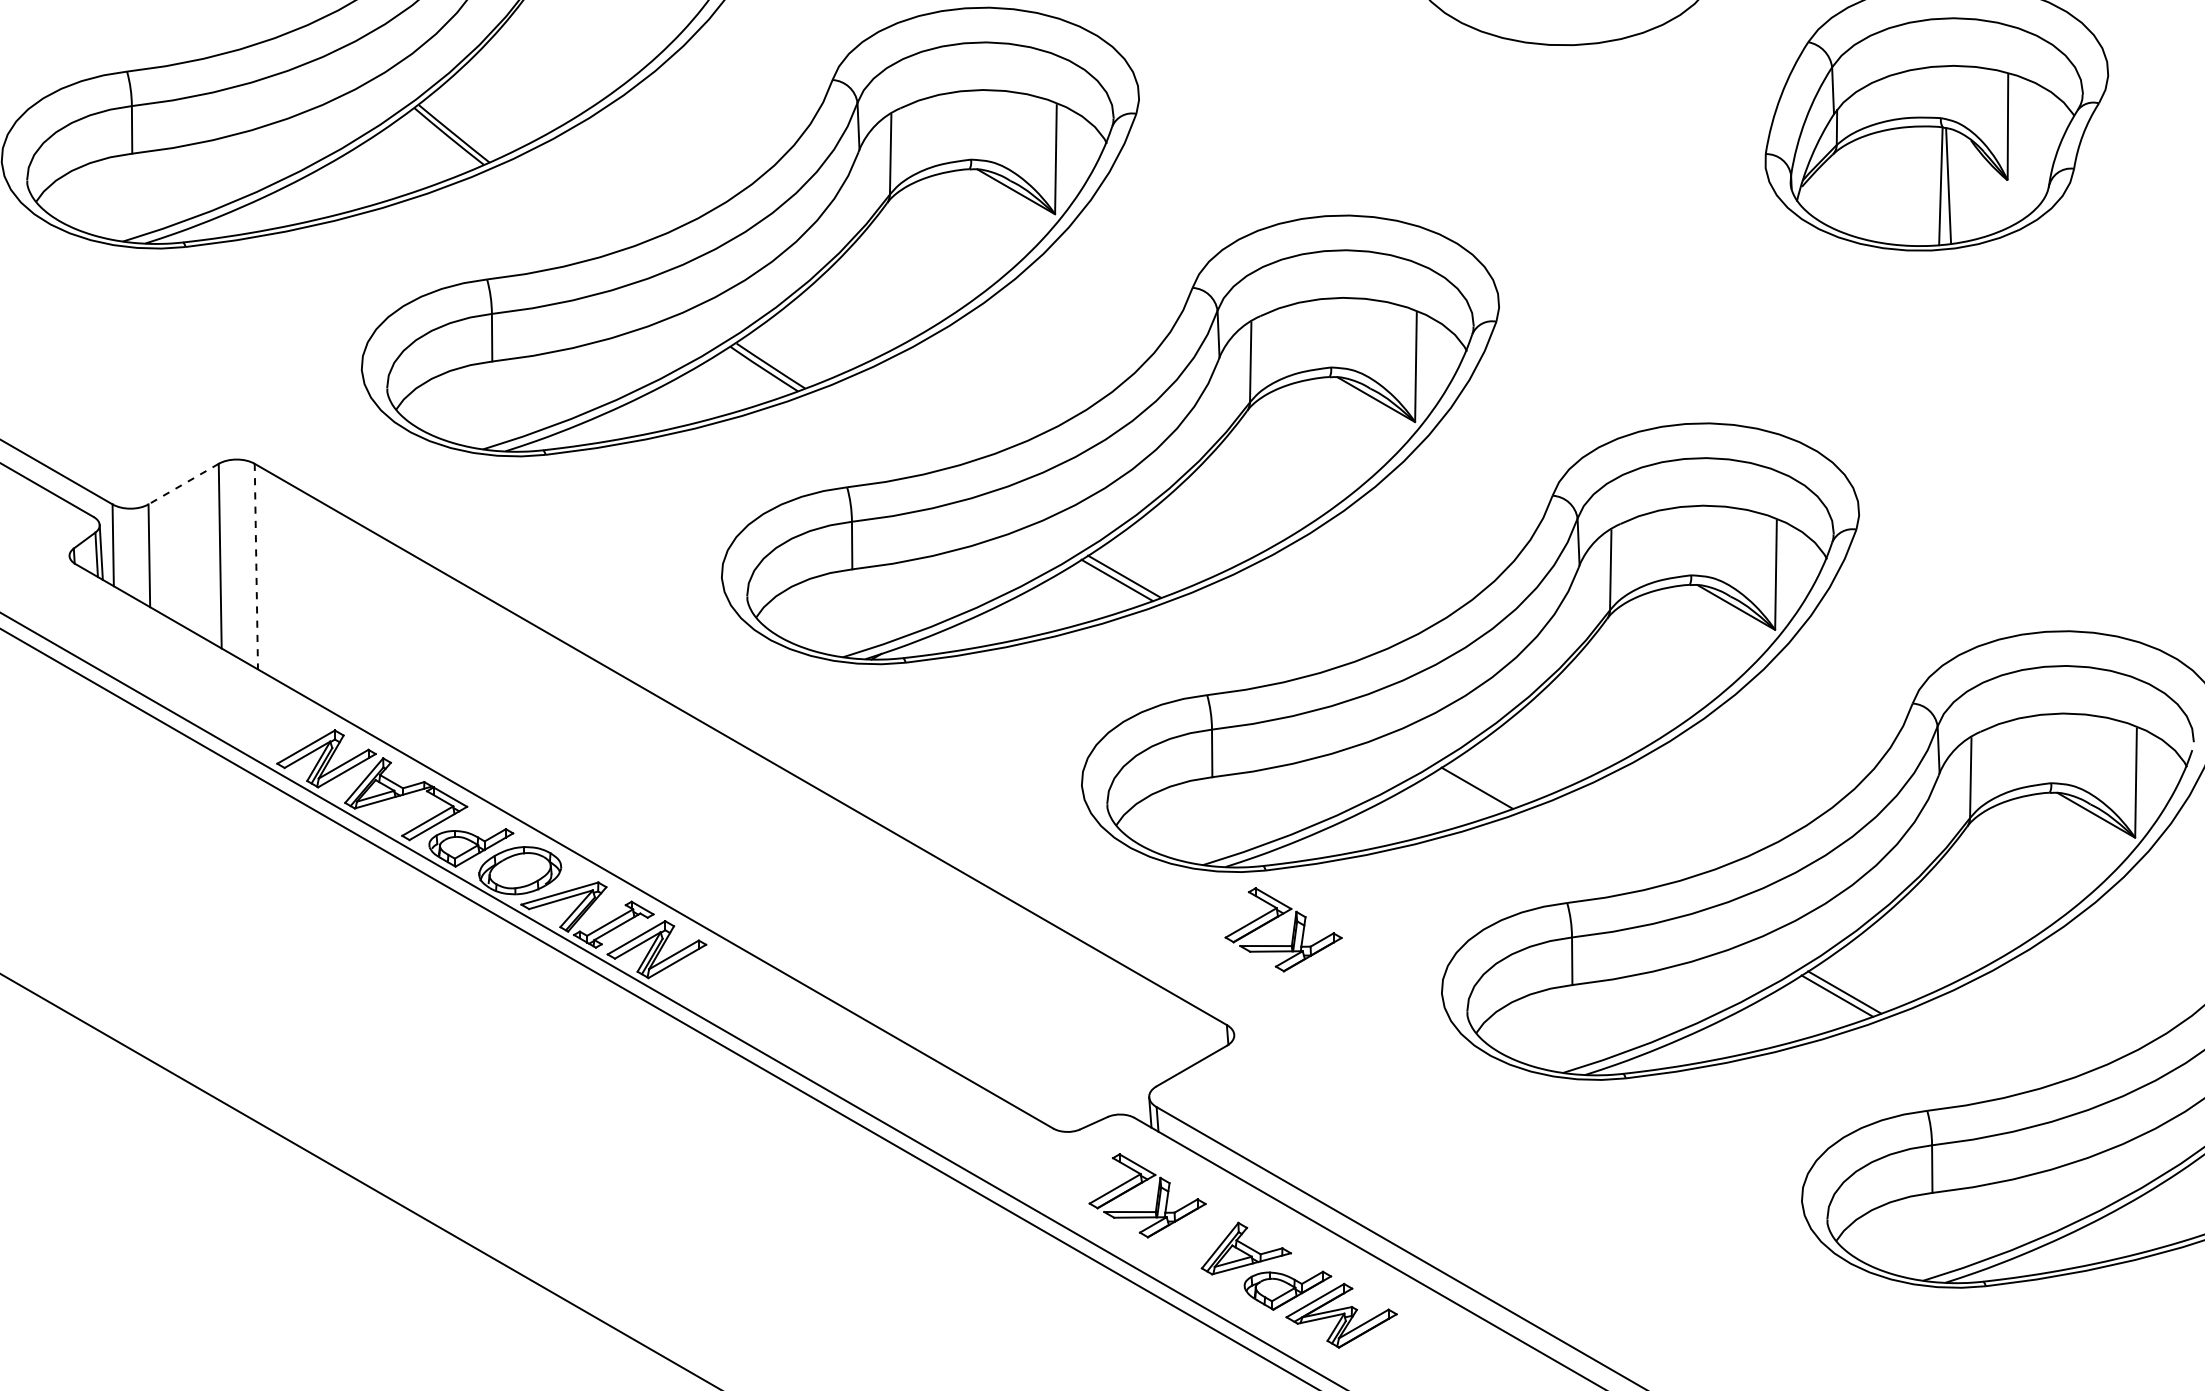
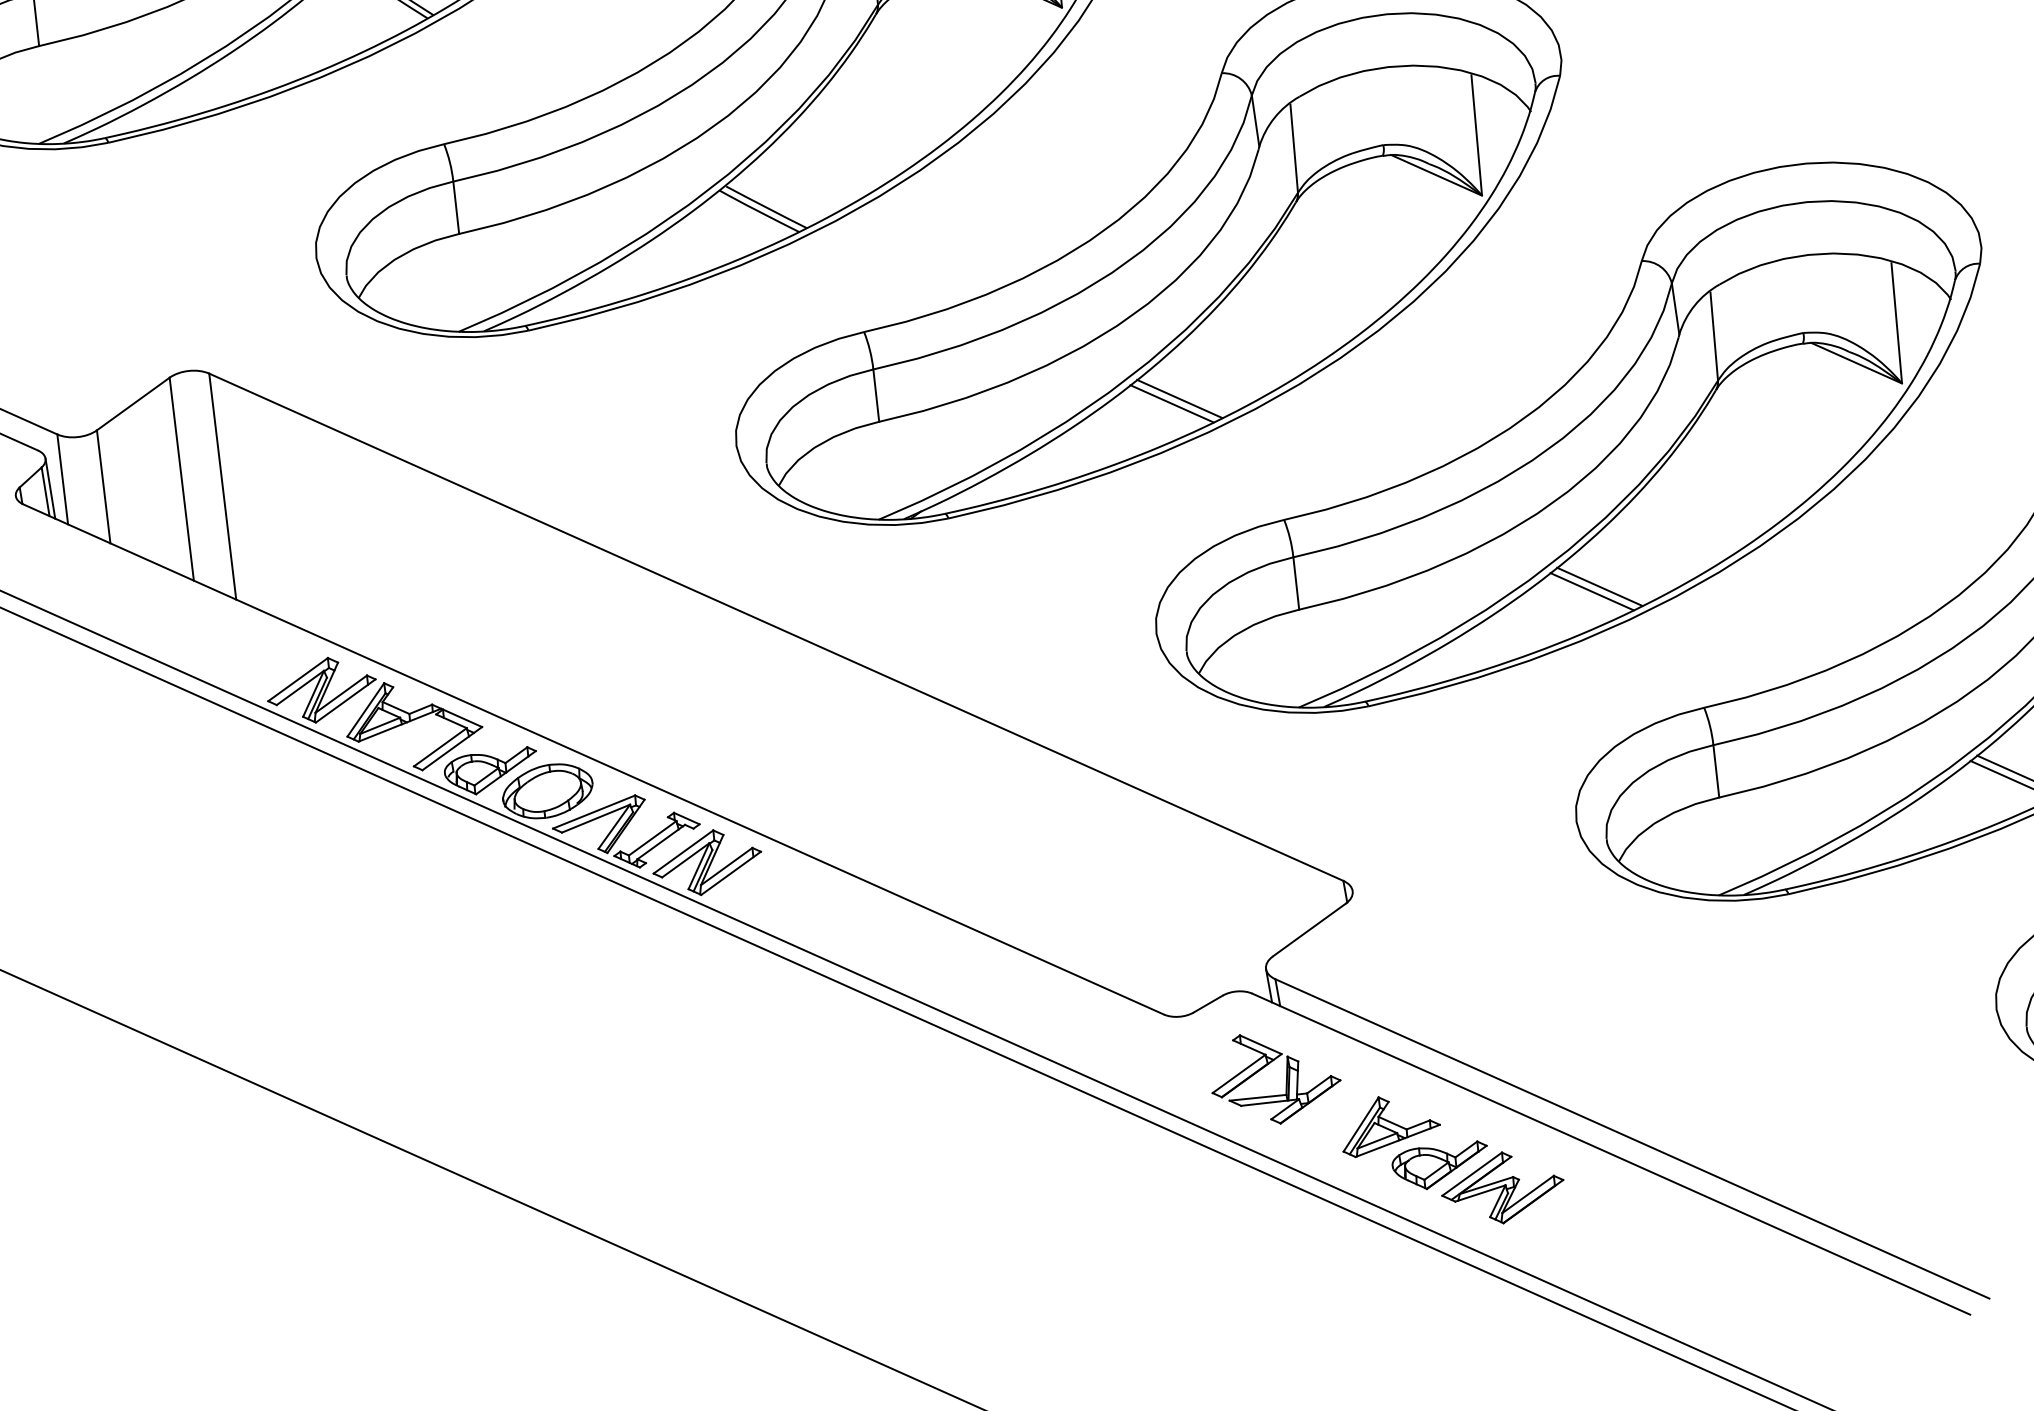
line: (183, 484) -> (133, 404), dashed -> solid
line: (256, 566) -> (222, 486), dashed -> solid
line: (1484, 784) -> (1599, 586), added
part: (1292, 931) -> (1404, 770), removed

